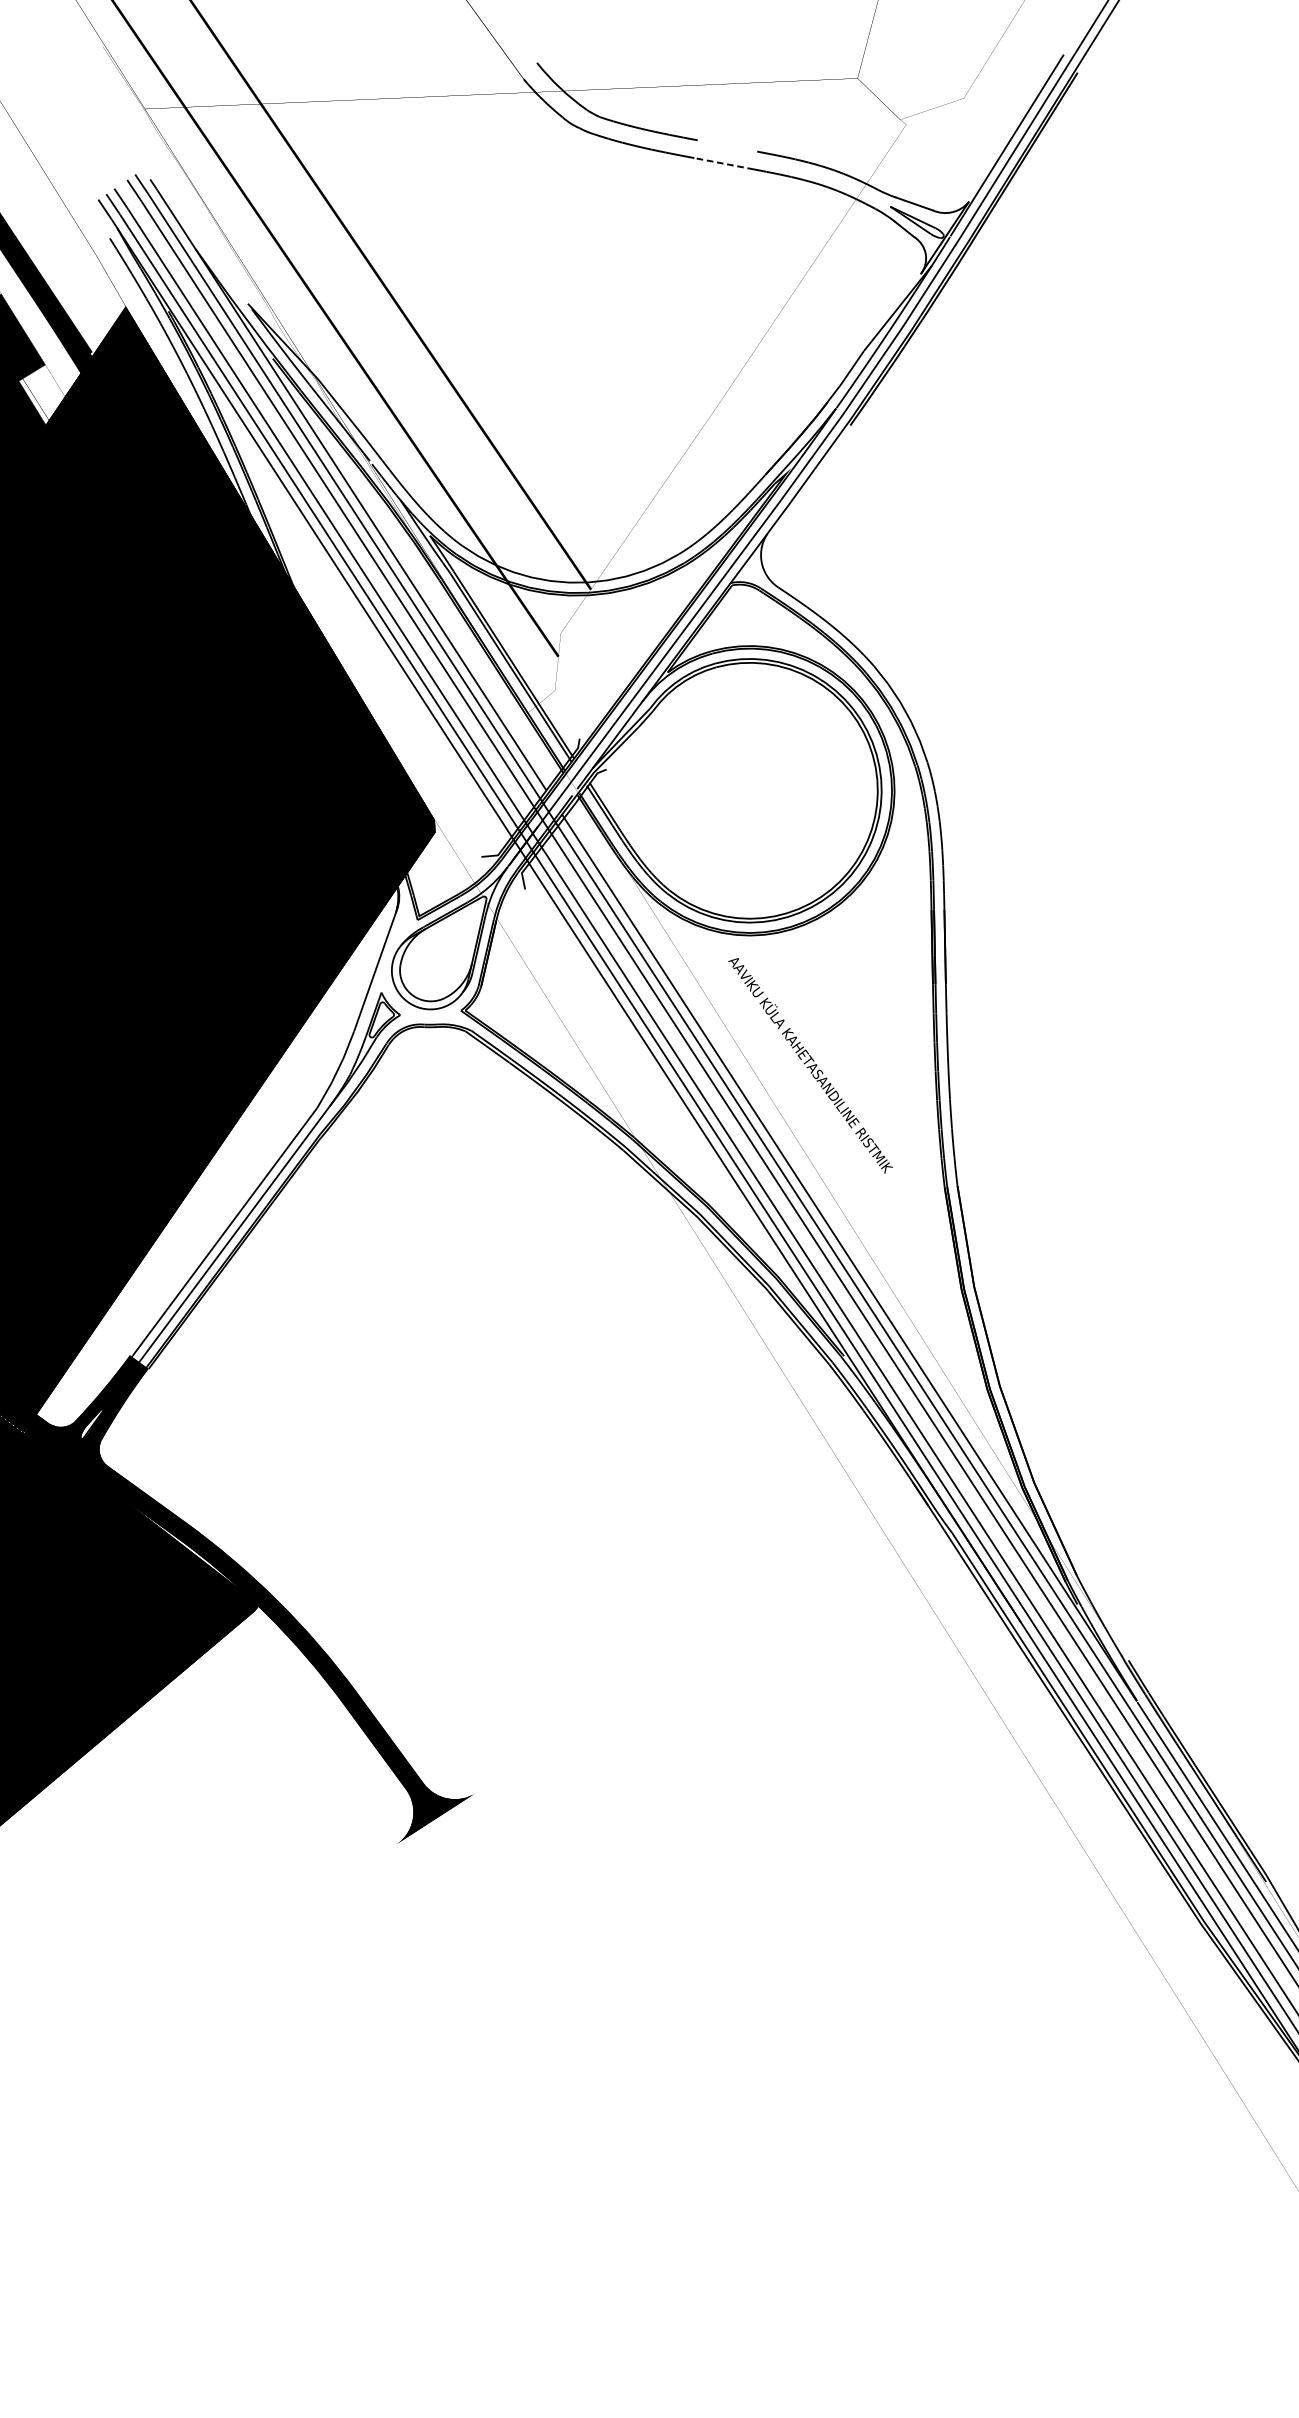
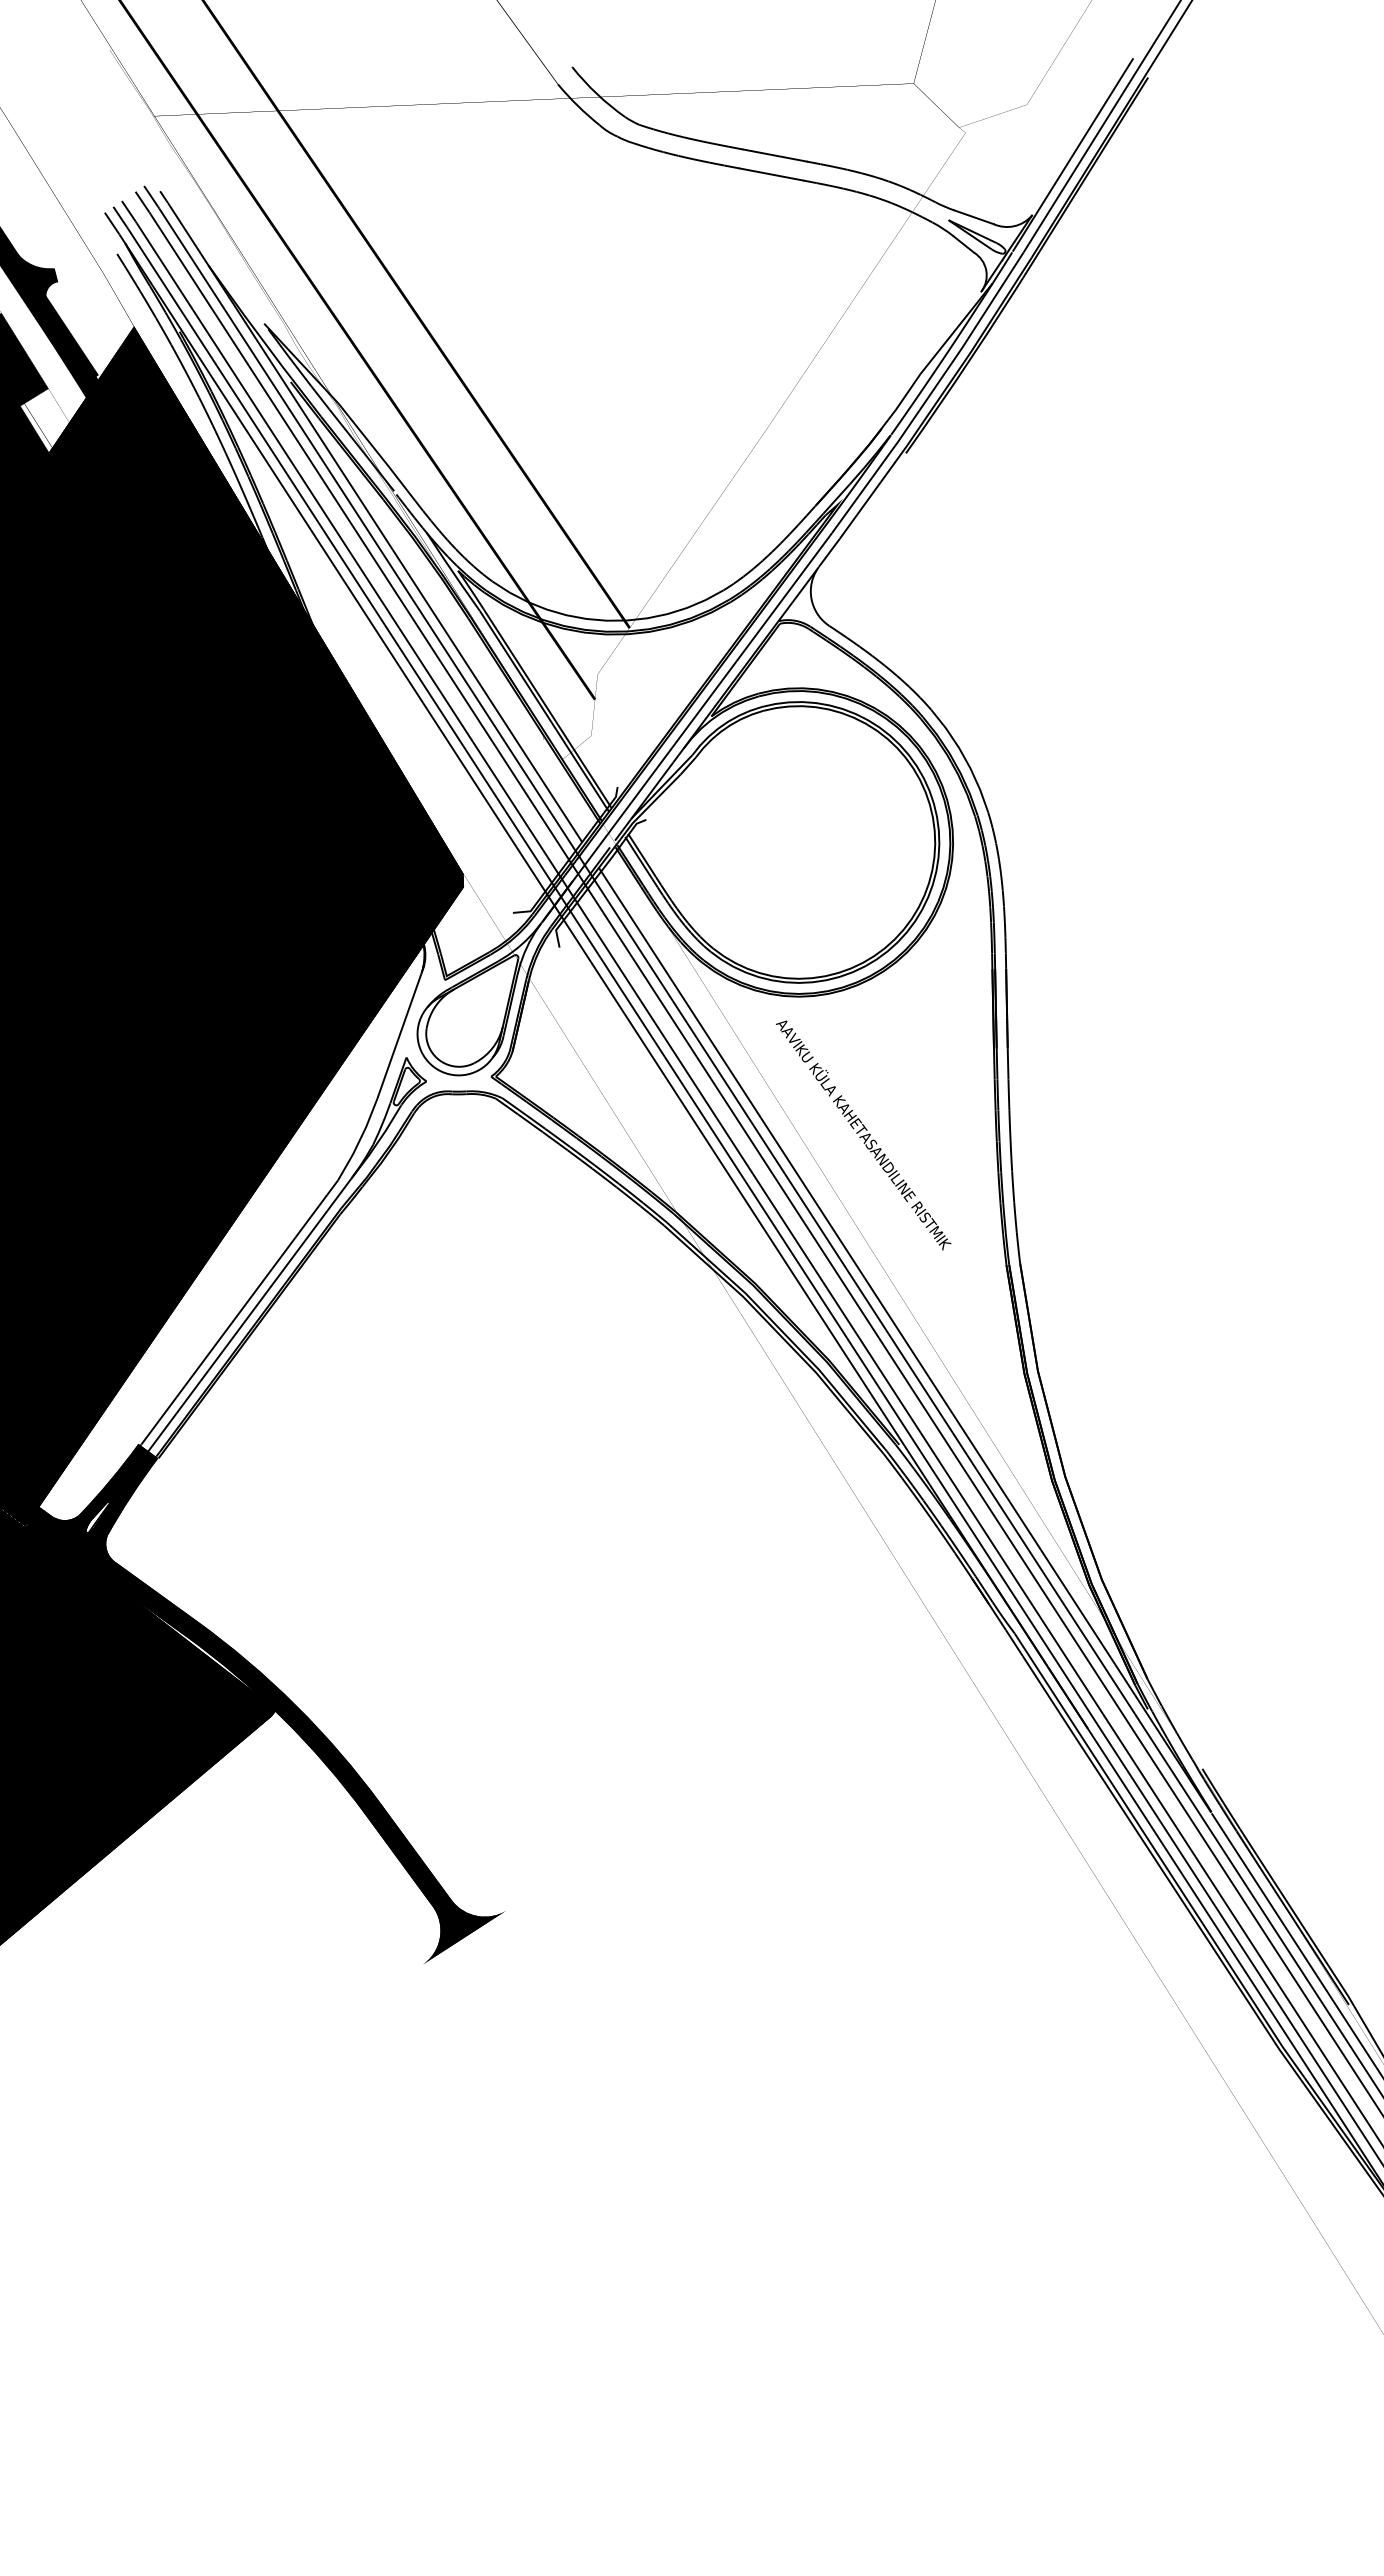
line: (726, 145) -> (774, 155), added
line: (723, 163) -> (770, 174), dashed -> solid
fill: (34, 259) -> (36, 276), added

